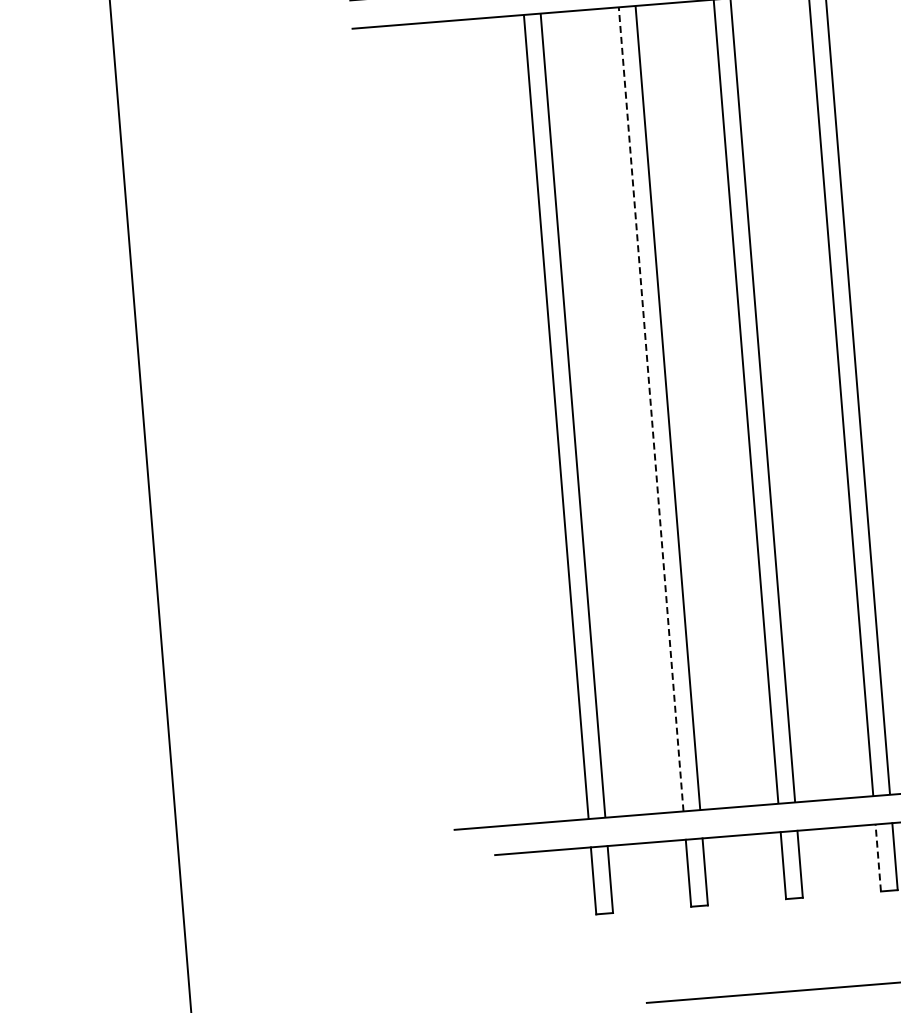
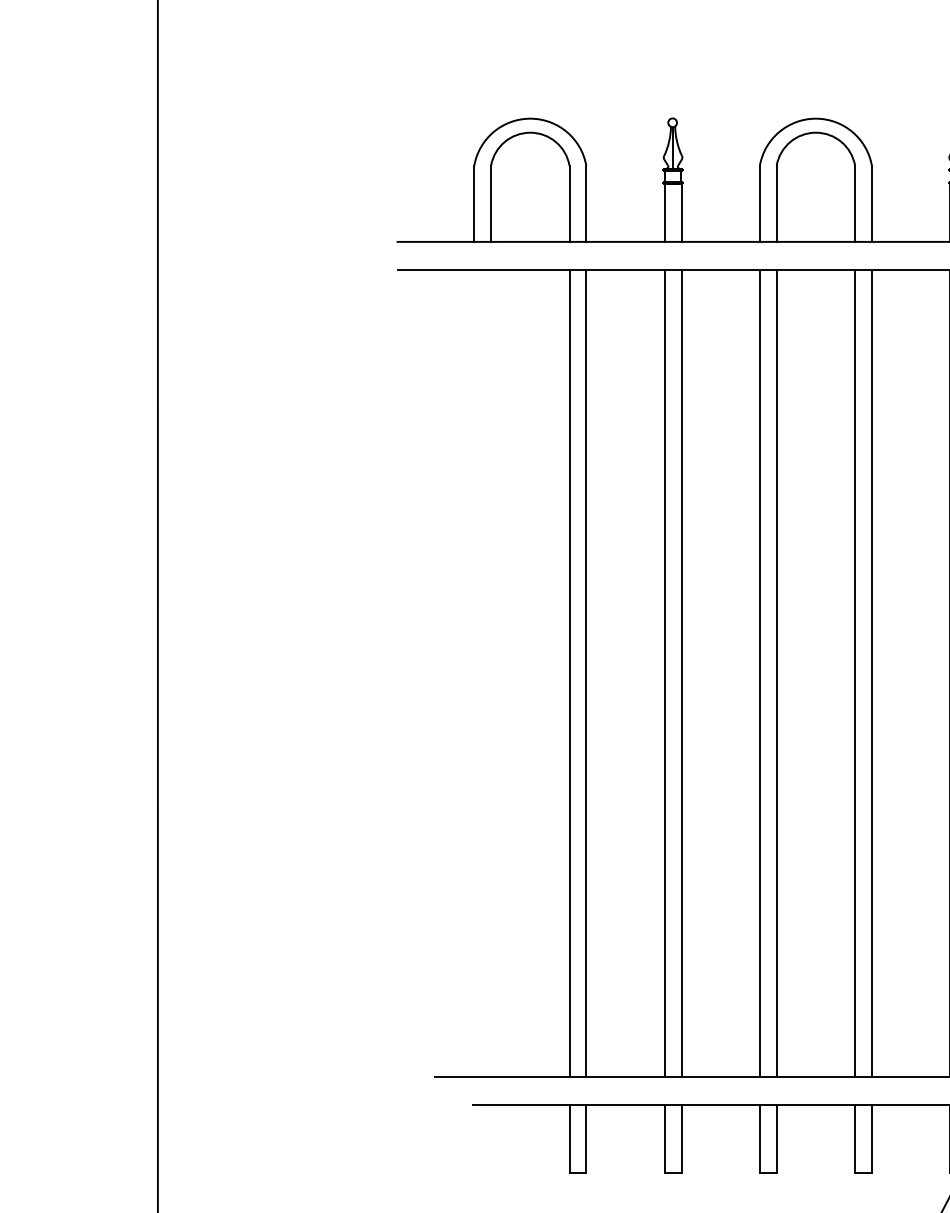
line: (650, 409) -> (664, 673), dashed -> solid
line: (878, 858) -> (855, 1139), dashed -> solid

